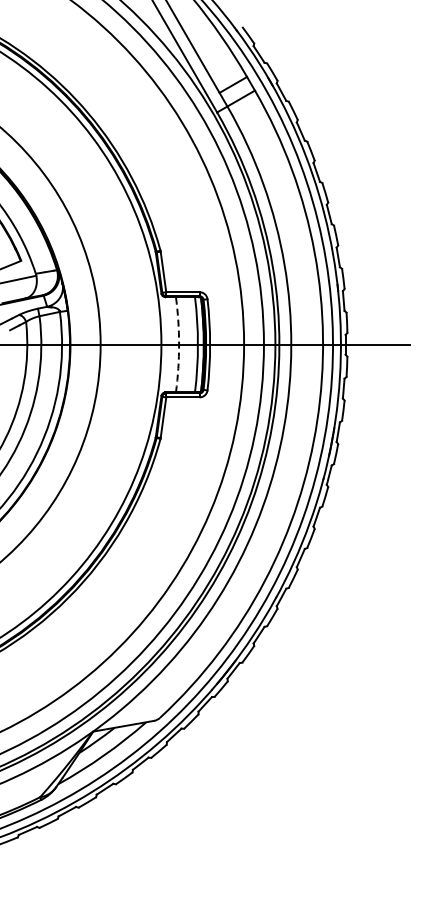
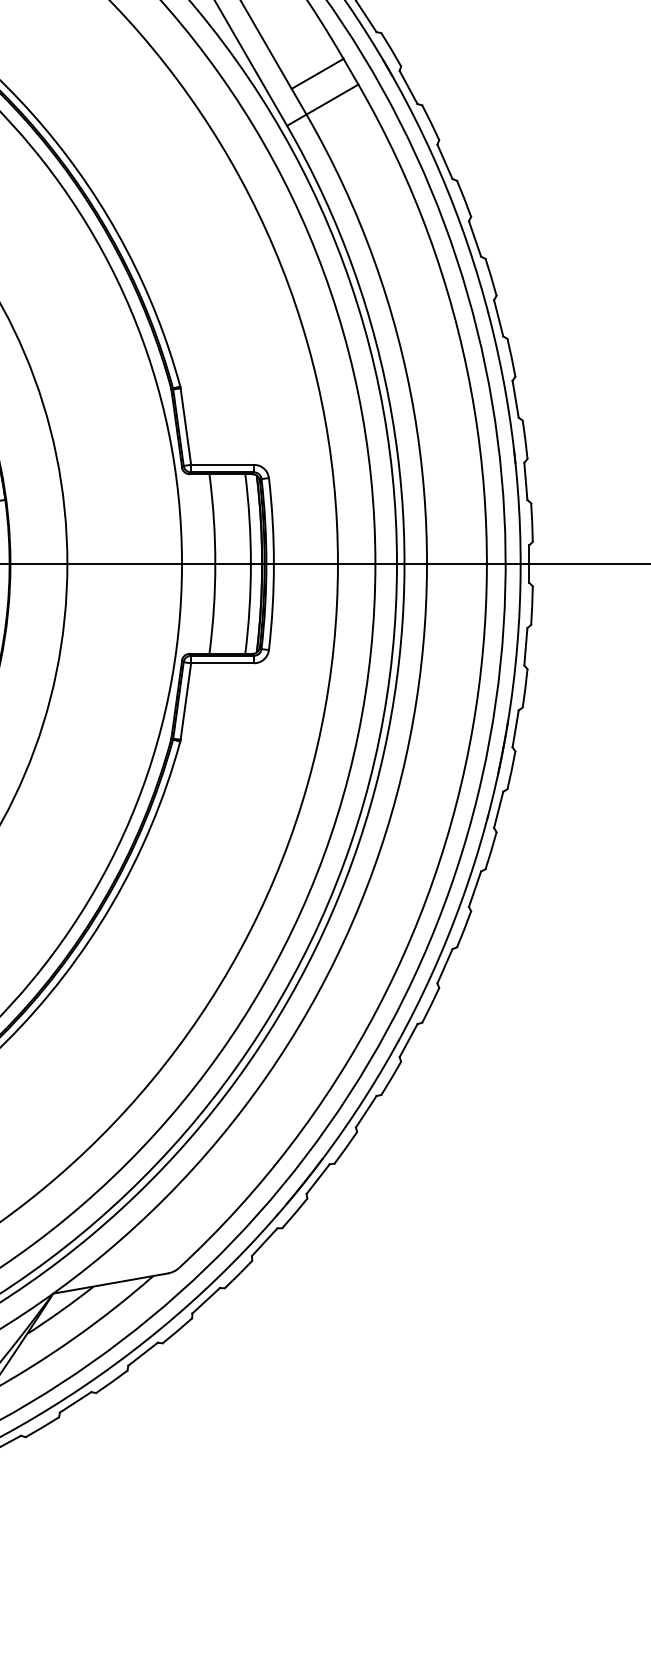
arc: (179, 344) -> (216, 563), dashed -> solid

